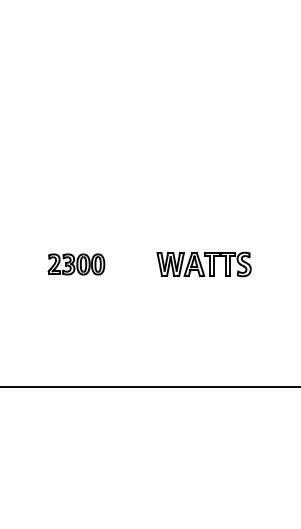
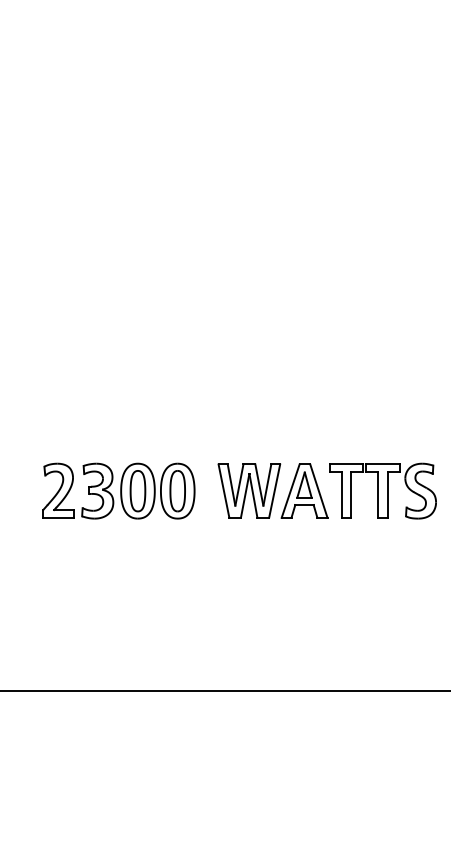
part: (76, 264) -> (118, 491), size x1.67
part: (203, 264) -> (326, 491), size x1.43

